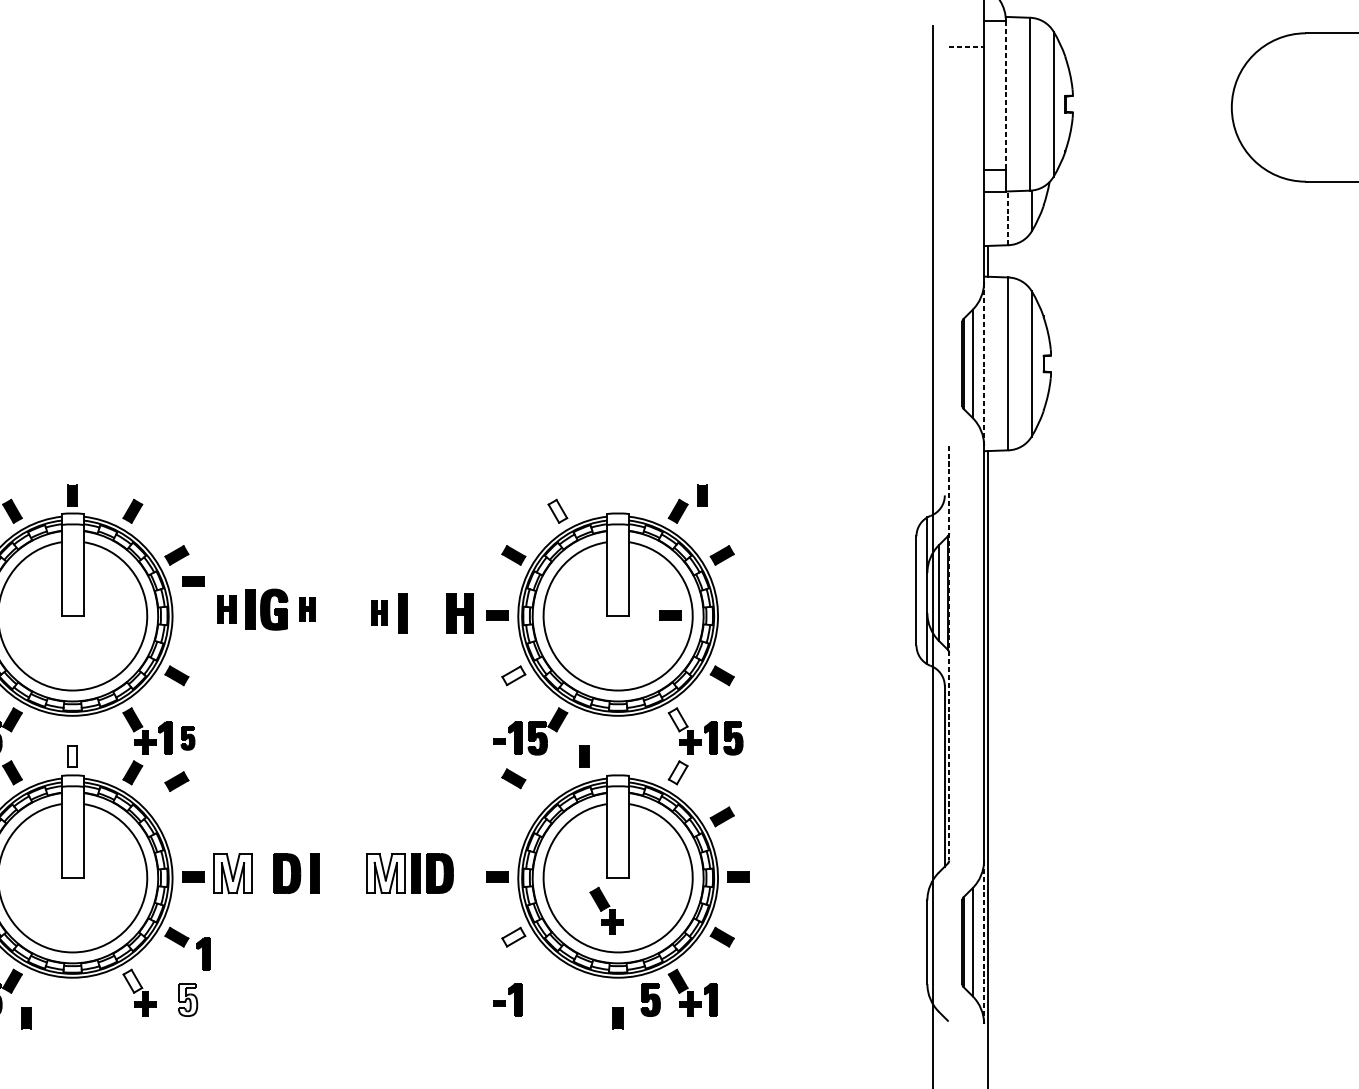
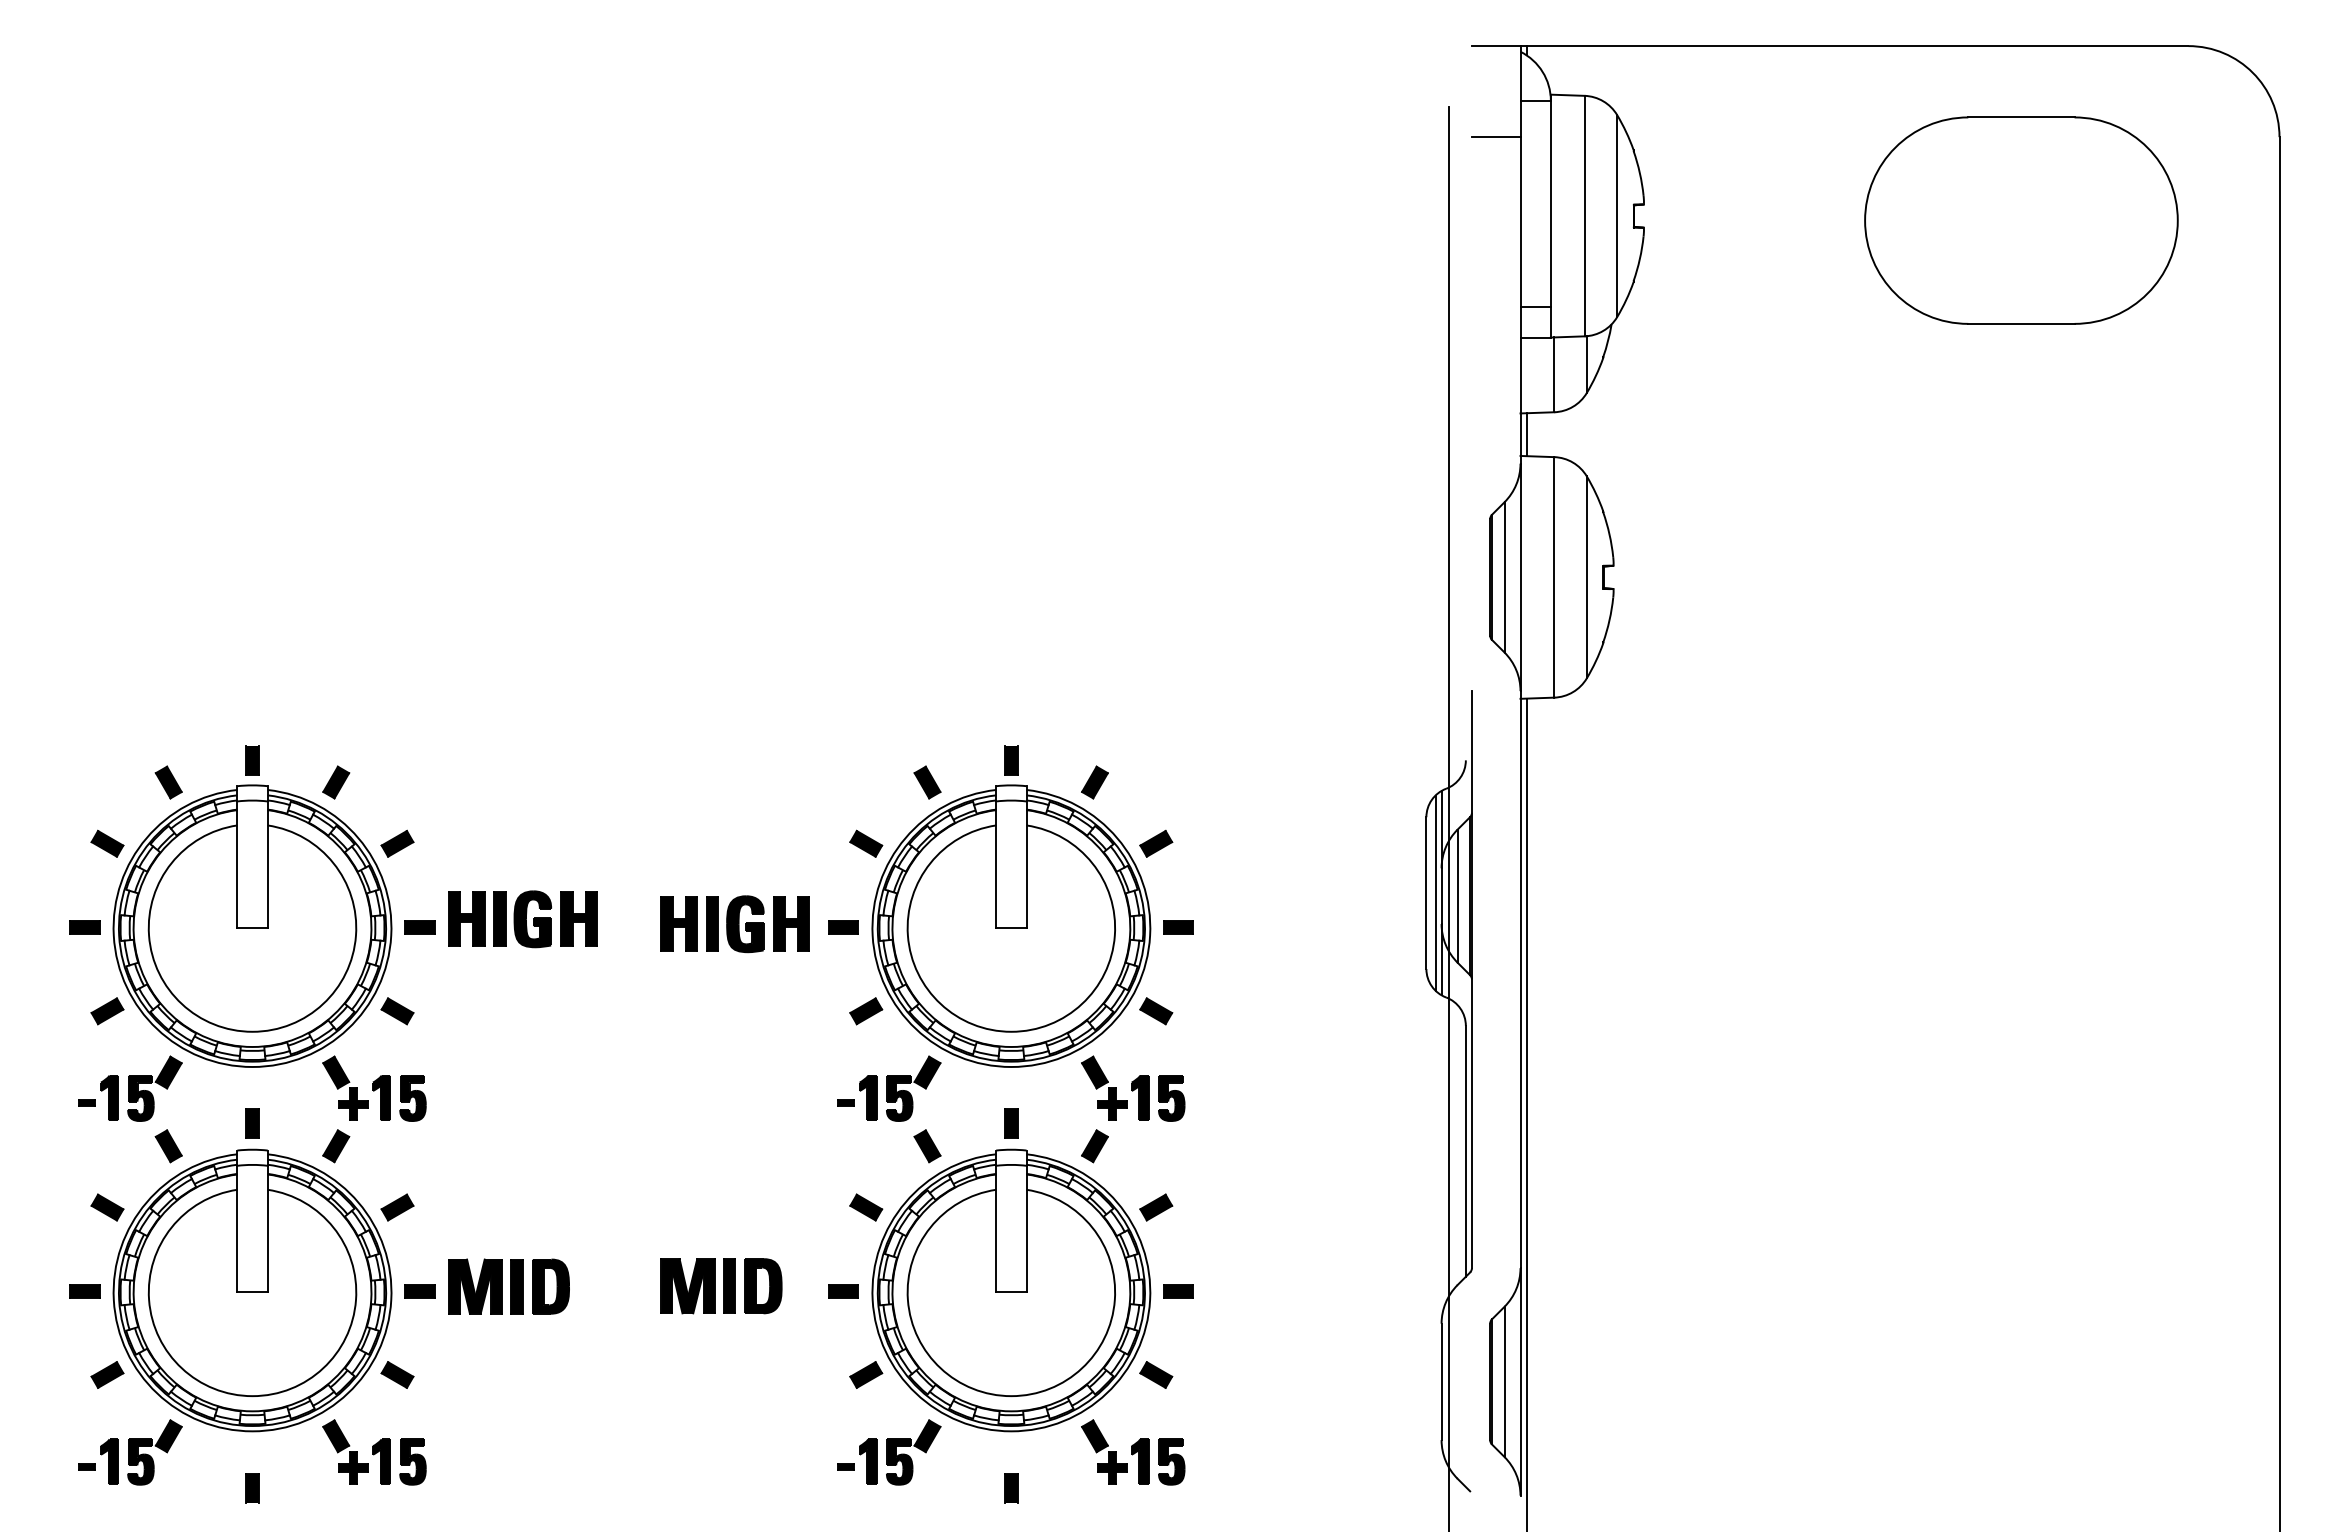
line: (966, 47) -> (1496, 137), dashed -> solid
line: (1005, 95) -> (1550, 204), dashed -> solid
line: (1008, 218) -> (1554, 374), dashed -> solid
line: (984, 363) -> (1520, 577), dashed -> solid
part: (702, 495) -> (1011, 760), moved
fill: (557, 511) -> (927, 782), added
part: (192, 581) -> (419, 927), moved
line: (923, 590) -> (1435, 892), added
part: (226, 609) -> (466, 918), size x1.43
part: (307, 609) -> (578, 918), size x1.67
part: (378, 612) -> (678, 923), size x1.67
part: (427, 613) -> (745, 924), added
part: (670, 615) -> (1178, 927), moved
line: (948, 652) -> (1471, 979), dashed -> solid
fill: (514, 675) -> (866, 1011), added
fill: (677, 719) -> (1094, 1072), added
part: (187, 738) -> (412, 1098), size x1.43
fill: (72, 756) -> (252, 1123), added
part: (584, 756) -> (1011, 1123), moved
part: (557, 772) -> (927, 1146), added
fill: (677, 772) -> (1094, 1146), added
part: (514, 778) -> (866, 1207), moved
part: (176, 781) -> (397, 1207), moved
fill: (232, 873) -> (475, 1286), added
part: (314, 873) -> (516, 1286), moved
fill: (385, 873) -> (687, 1286), added
part: (606, 910) -> (995, 1337), removed
fill: (514, 936) -> (866, 1374), added
line: (984, 941) -> (1520, 1381), dashed -> solid
part: (203, 954) -> (381, 1461), moved
fill: (133, 981) -> (336, 1436), added
part: (547, 992) -> (913, 1452), added
fill: (187, 999) -> (412, 1461), added
part: (650, 999) -> (1171, 1461), moved
part: (26, 1018) -> (252, 1488), moved

